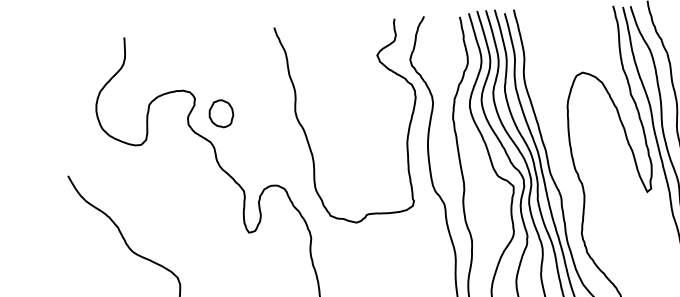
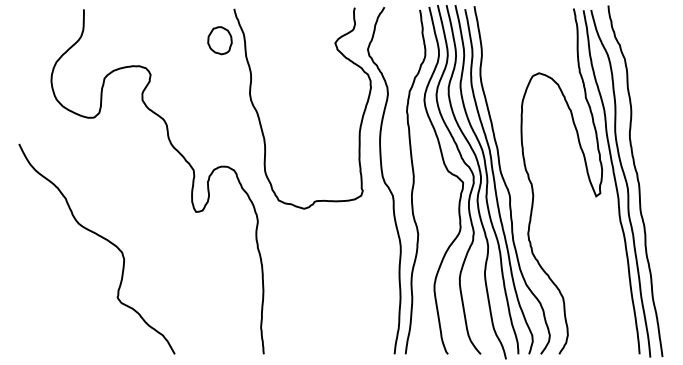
part: (220, 113) -> (219, 40), moved

